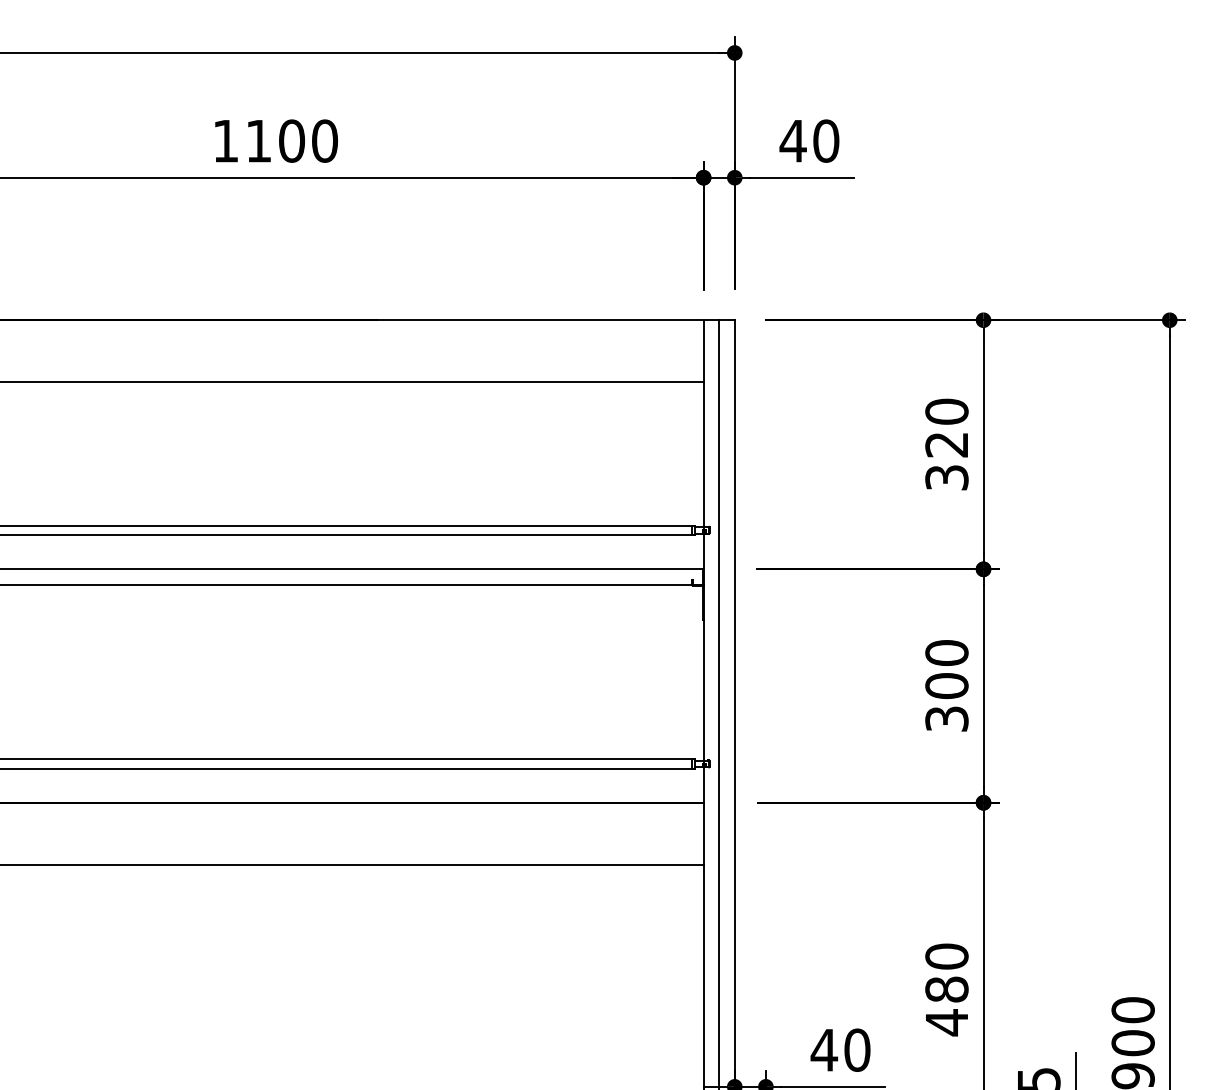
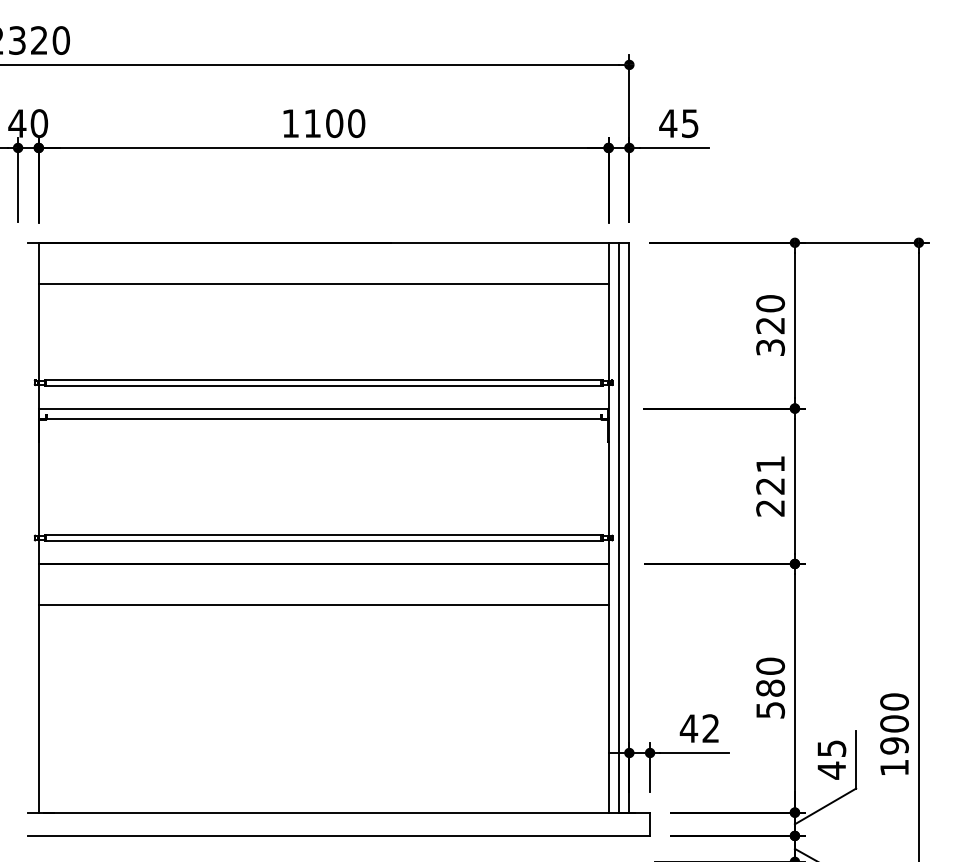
text: (825, 140) -> (689, 123), 40 -> 45
text: (946, 684) -> (770, 485), 300 -> 221
text: (946, 1022) -> (770, 710), 480 -> 580
text: (856, 1050) -> (710, 728), 40 -> 42

